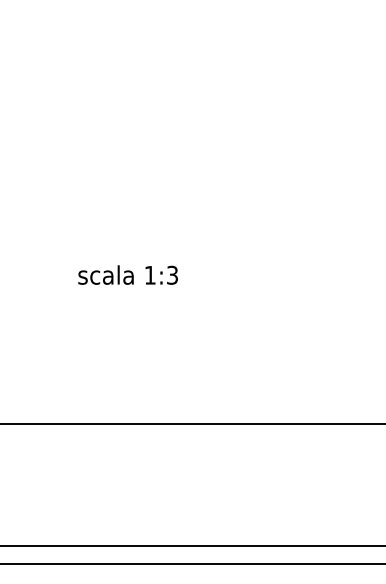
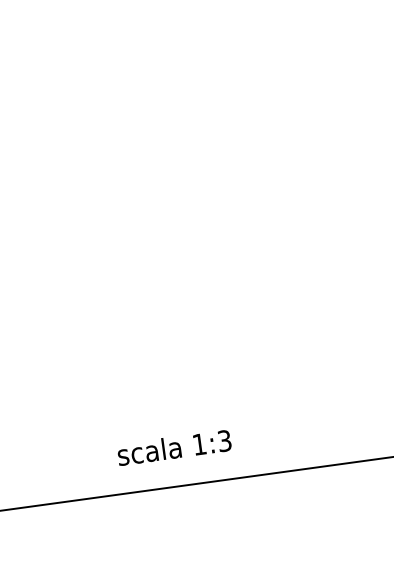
text: (127, 274) -> (173, 447), moved

